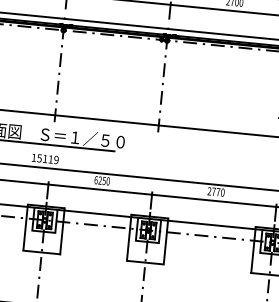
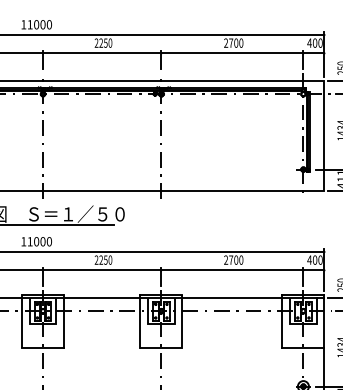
text: (47, 158) -> (39, 241), 15119 -> 11000
text: (96, 179) -> (96, 259), 6250 -> 2250
text: (218, 191) -> (236, 259), 2770 -> 2700

